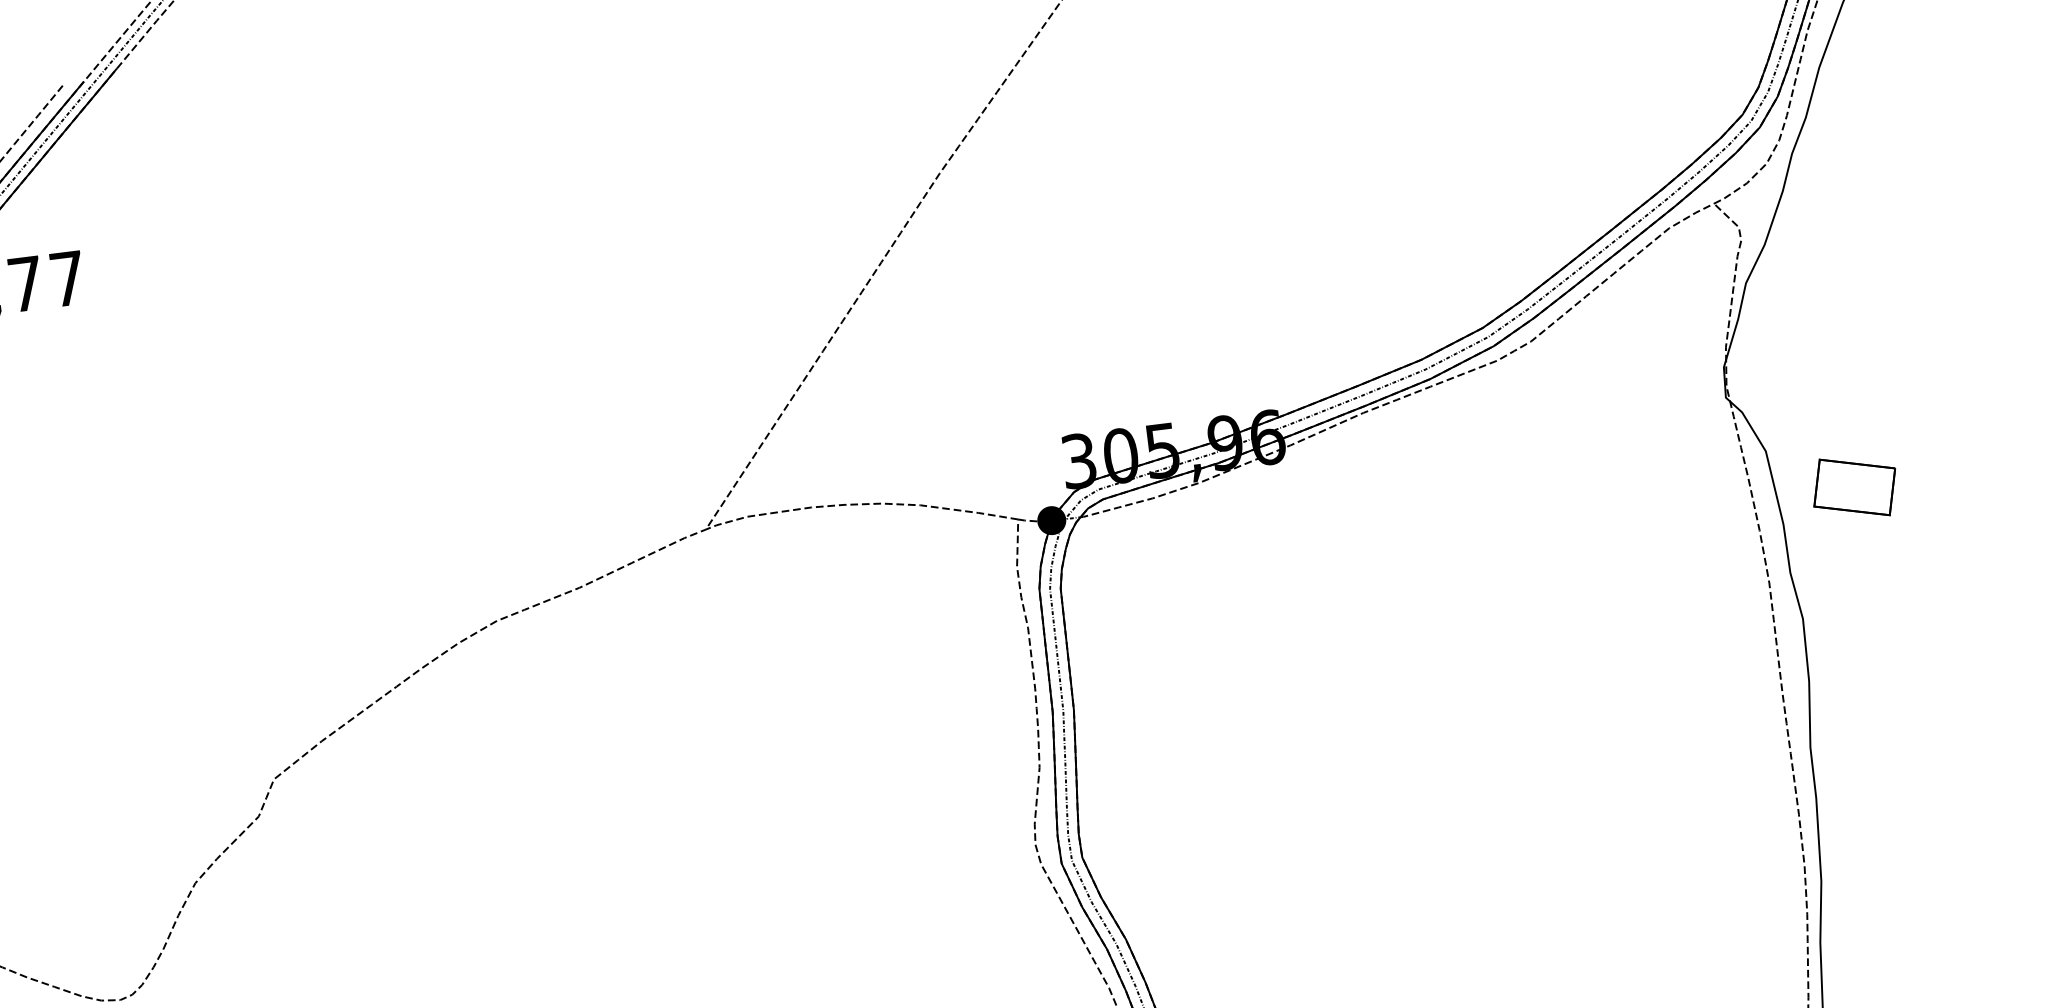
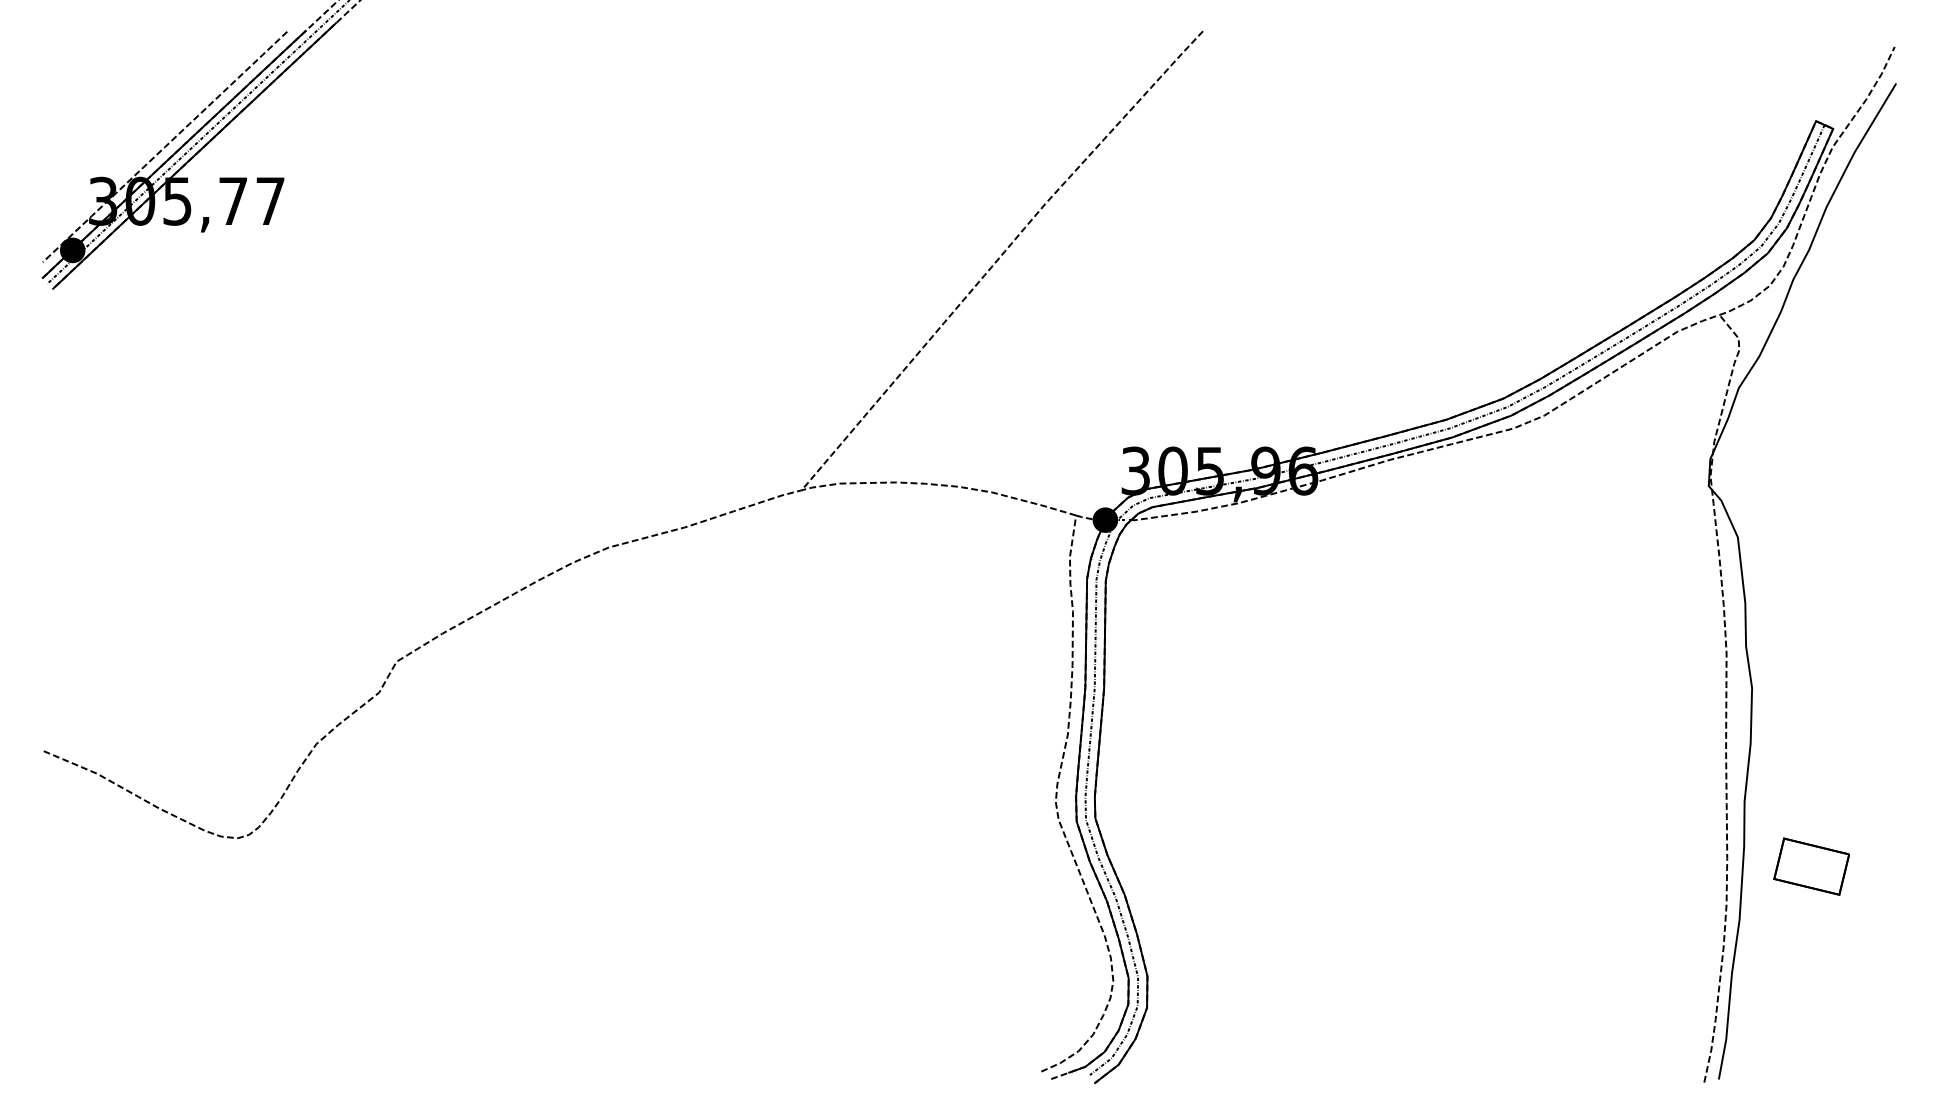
part: (1854, 487) -> (1811, 866), moved

